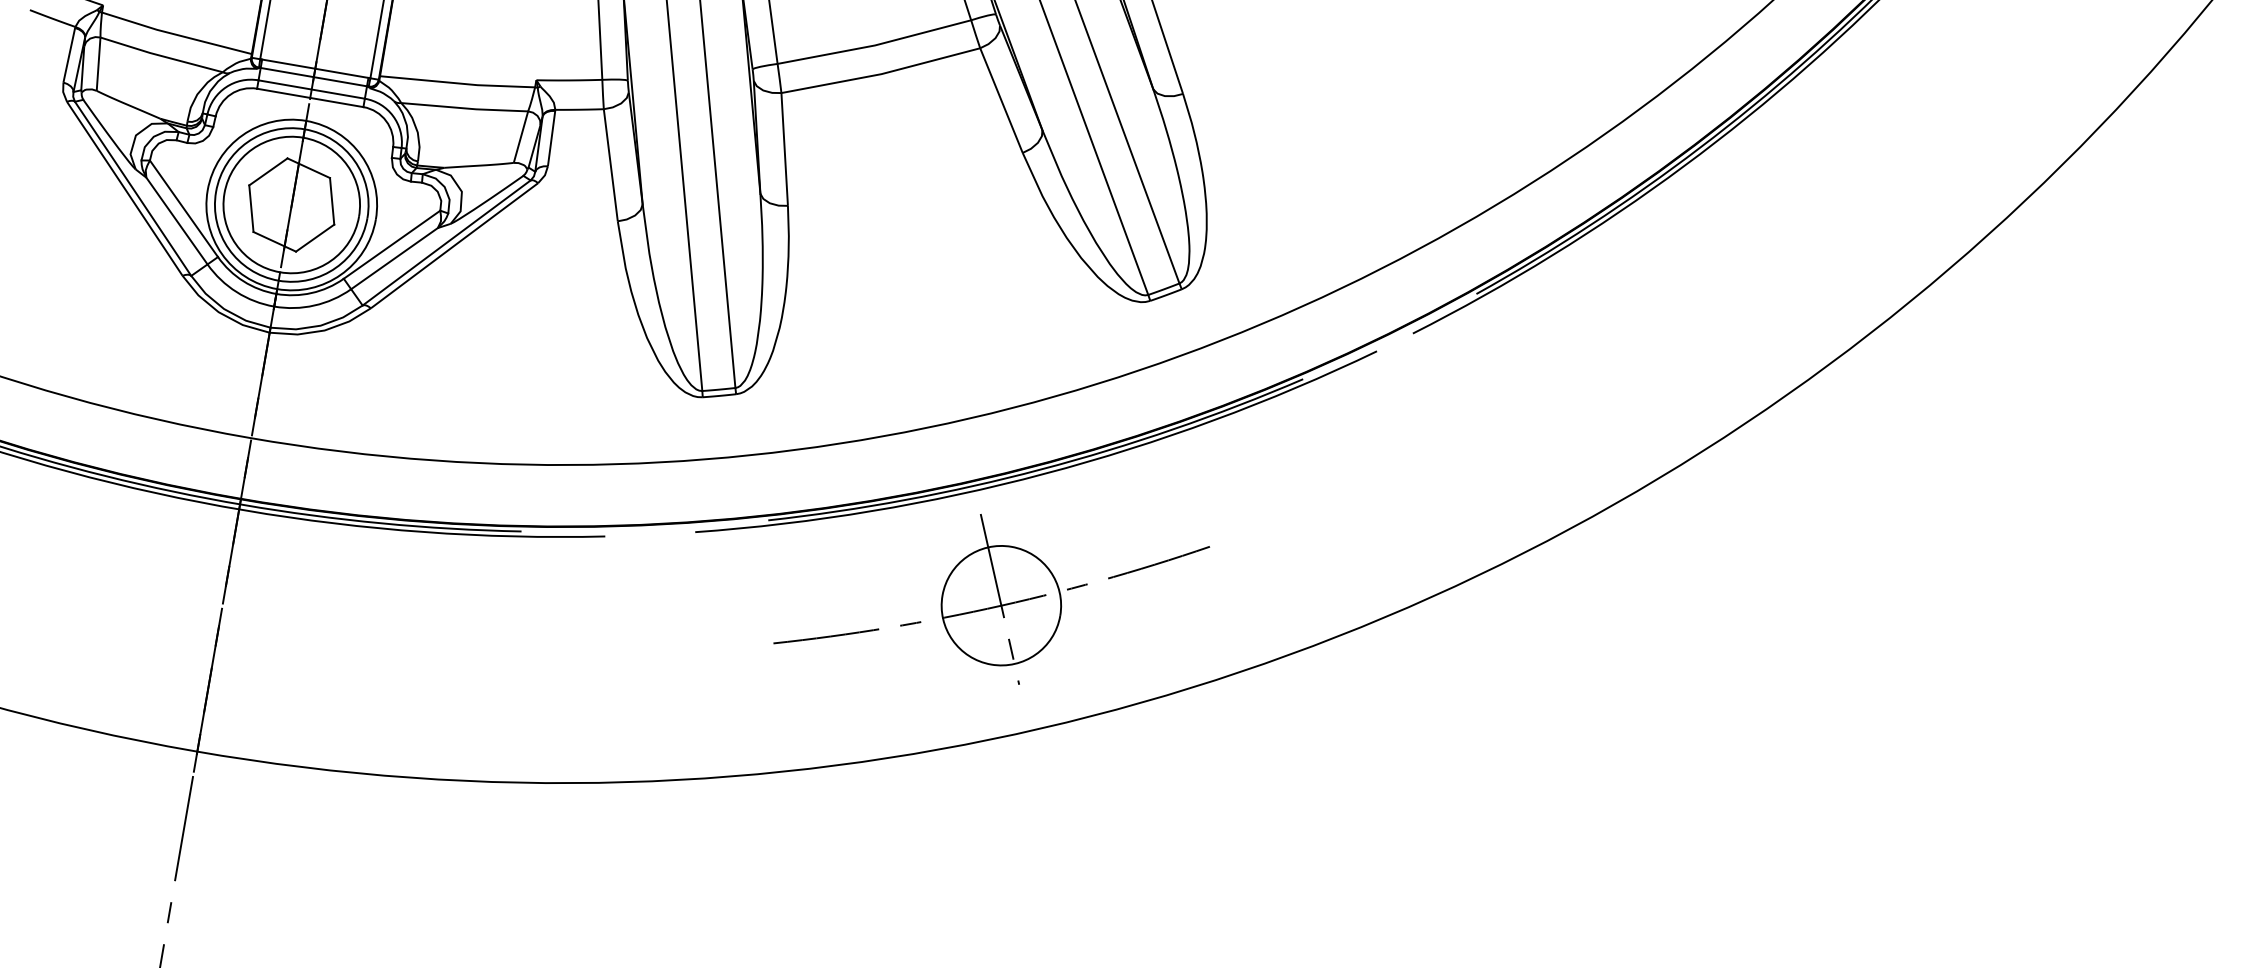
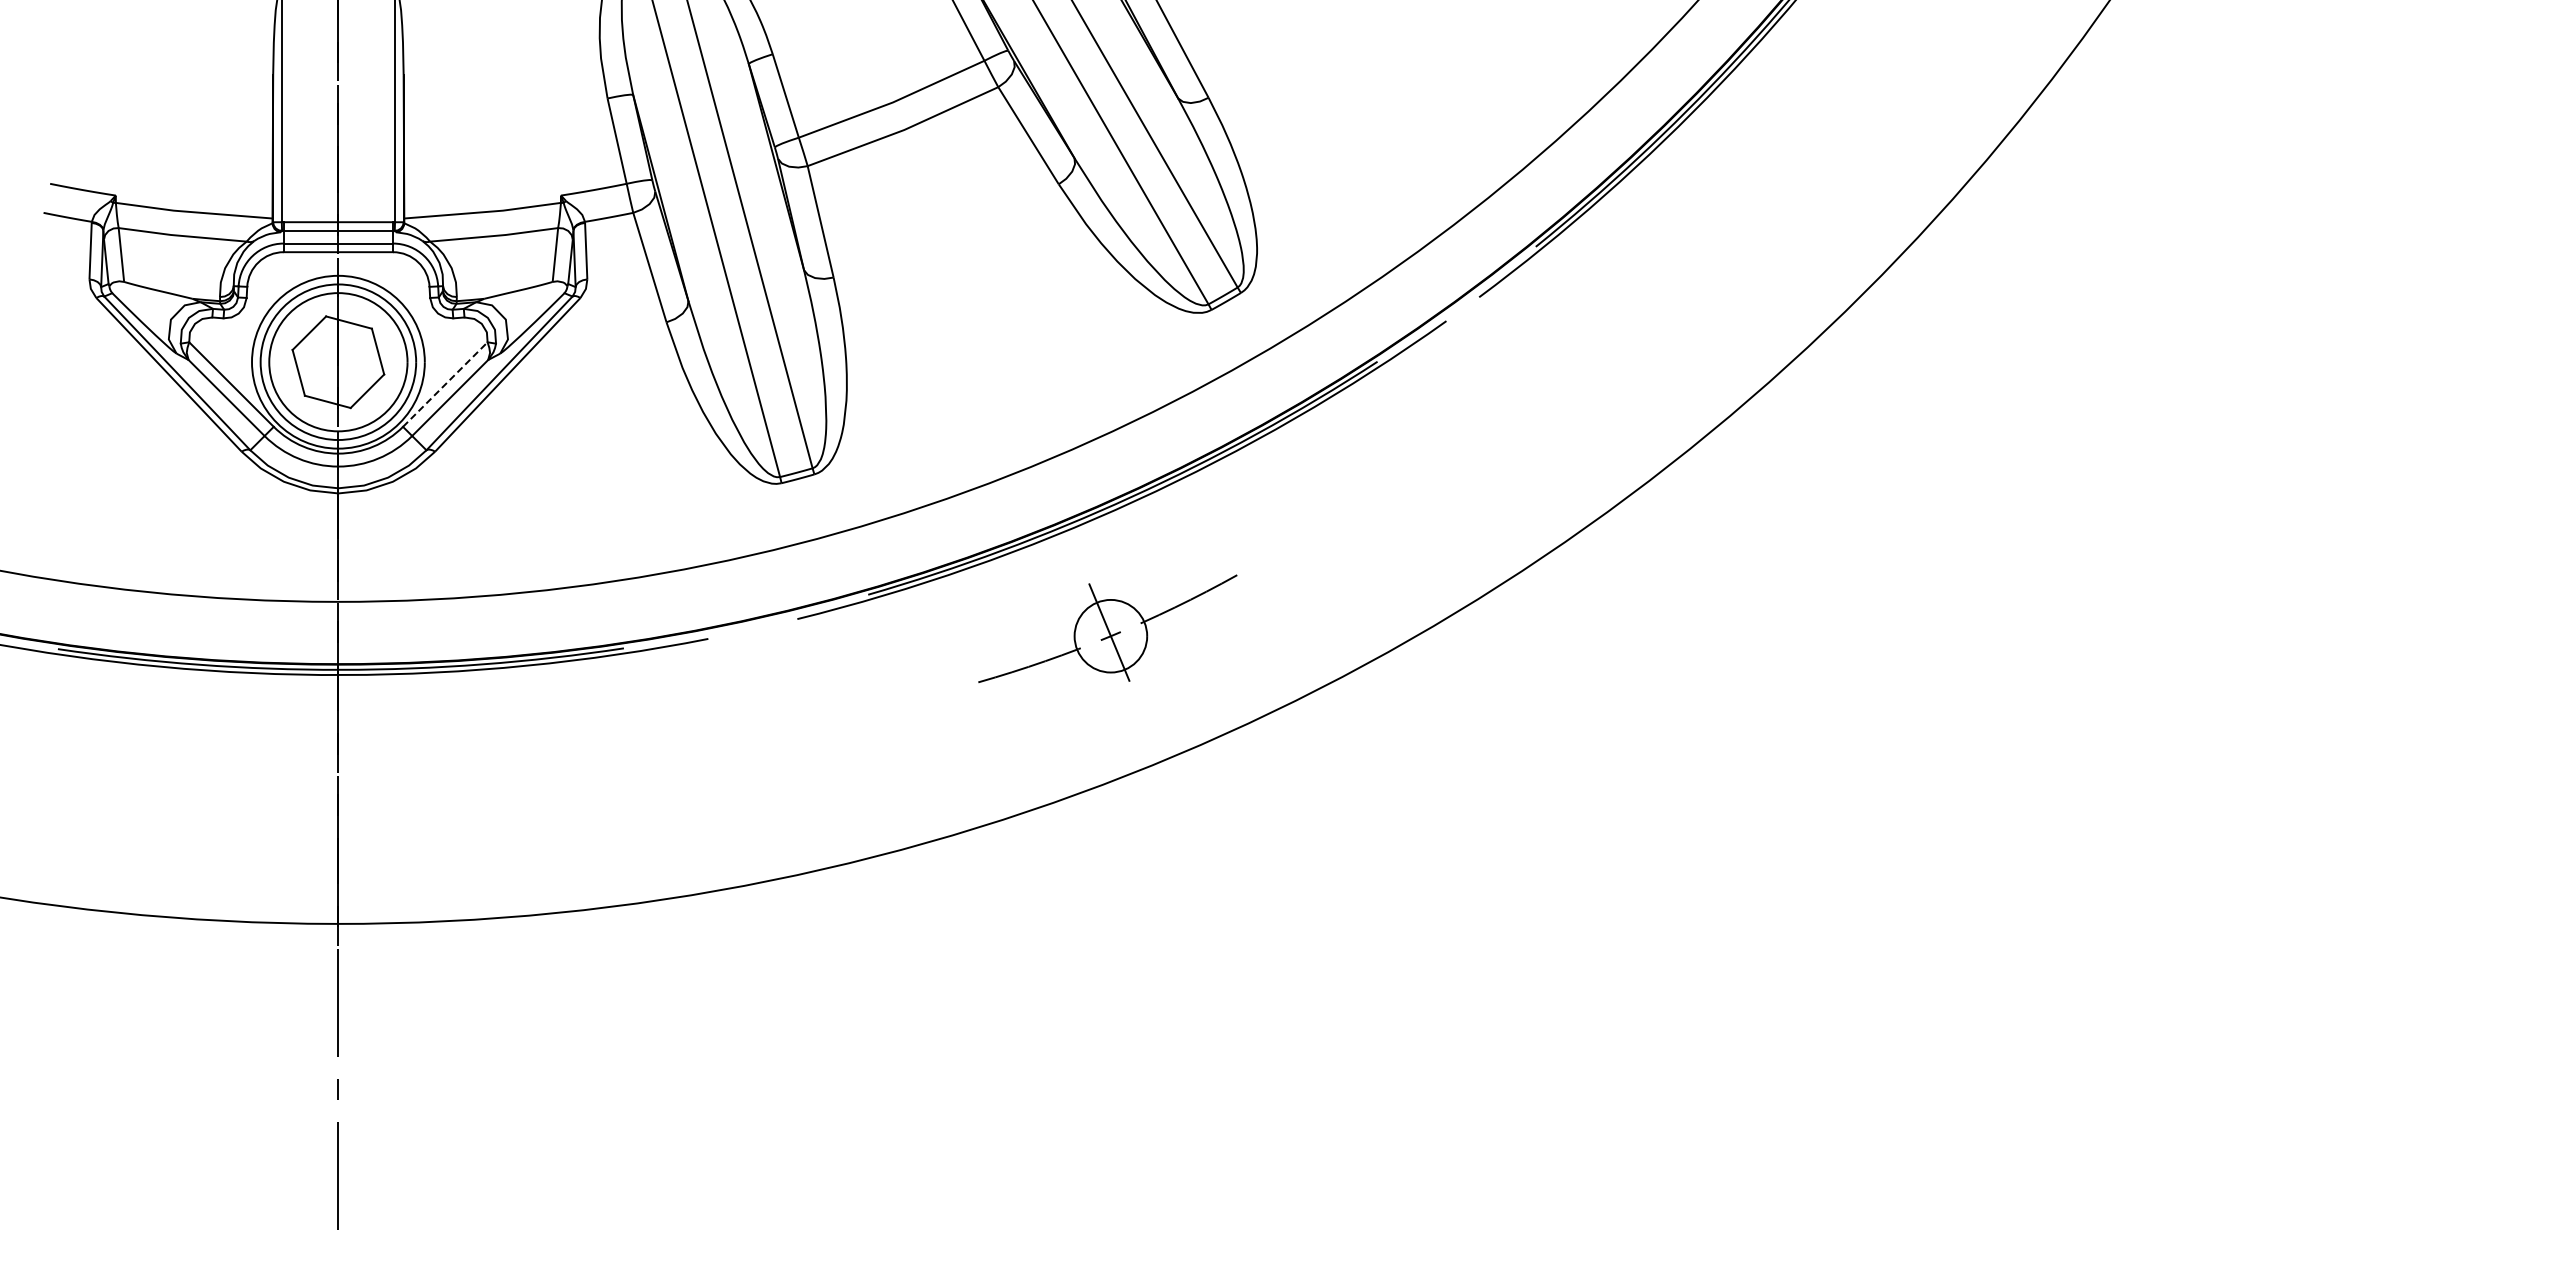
line: (392, 244) -> (445, 384), solid -> dashed
part: (991, 594) -> (1103, 630), size x0.6

